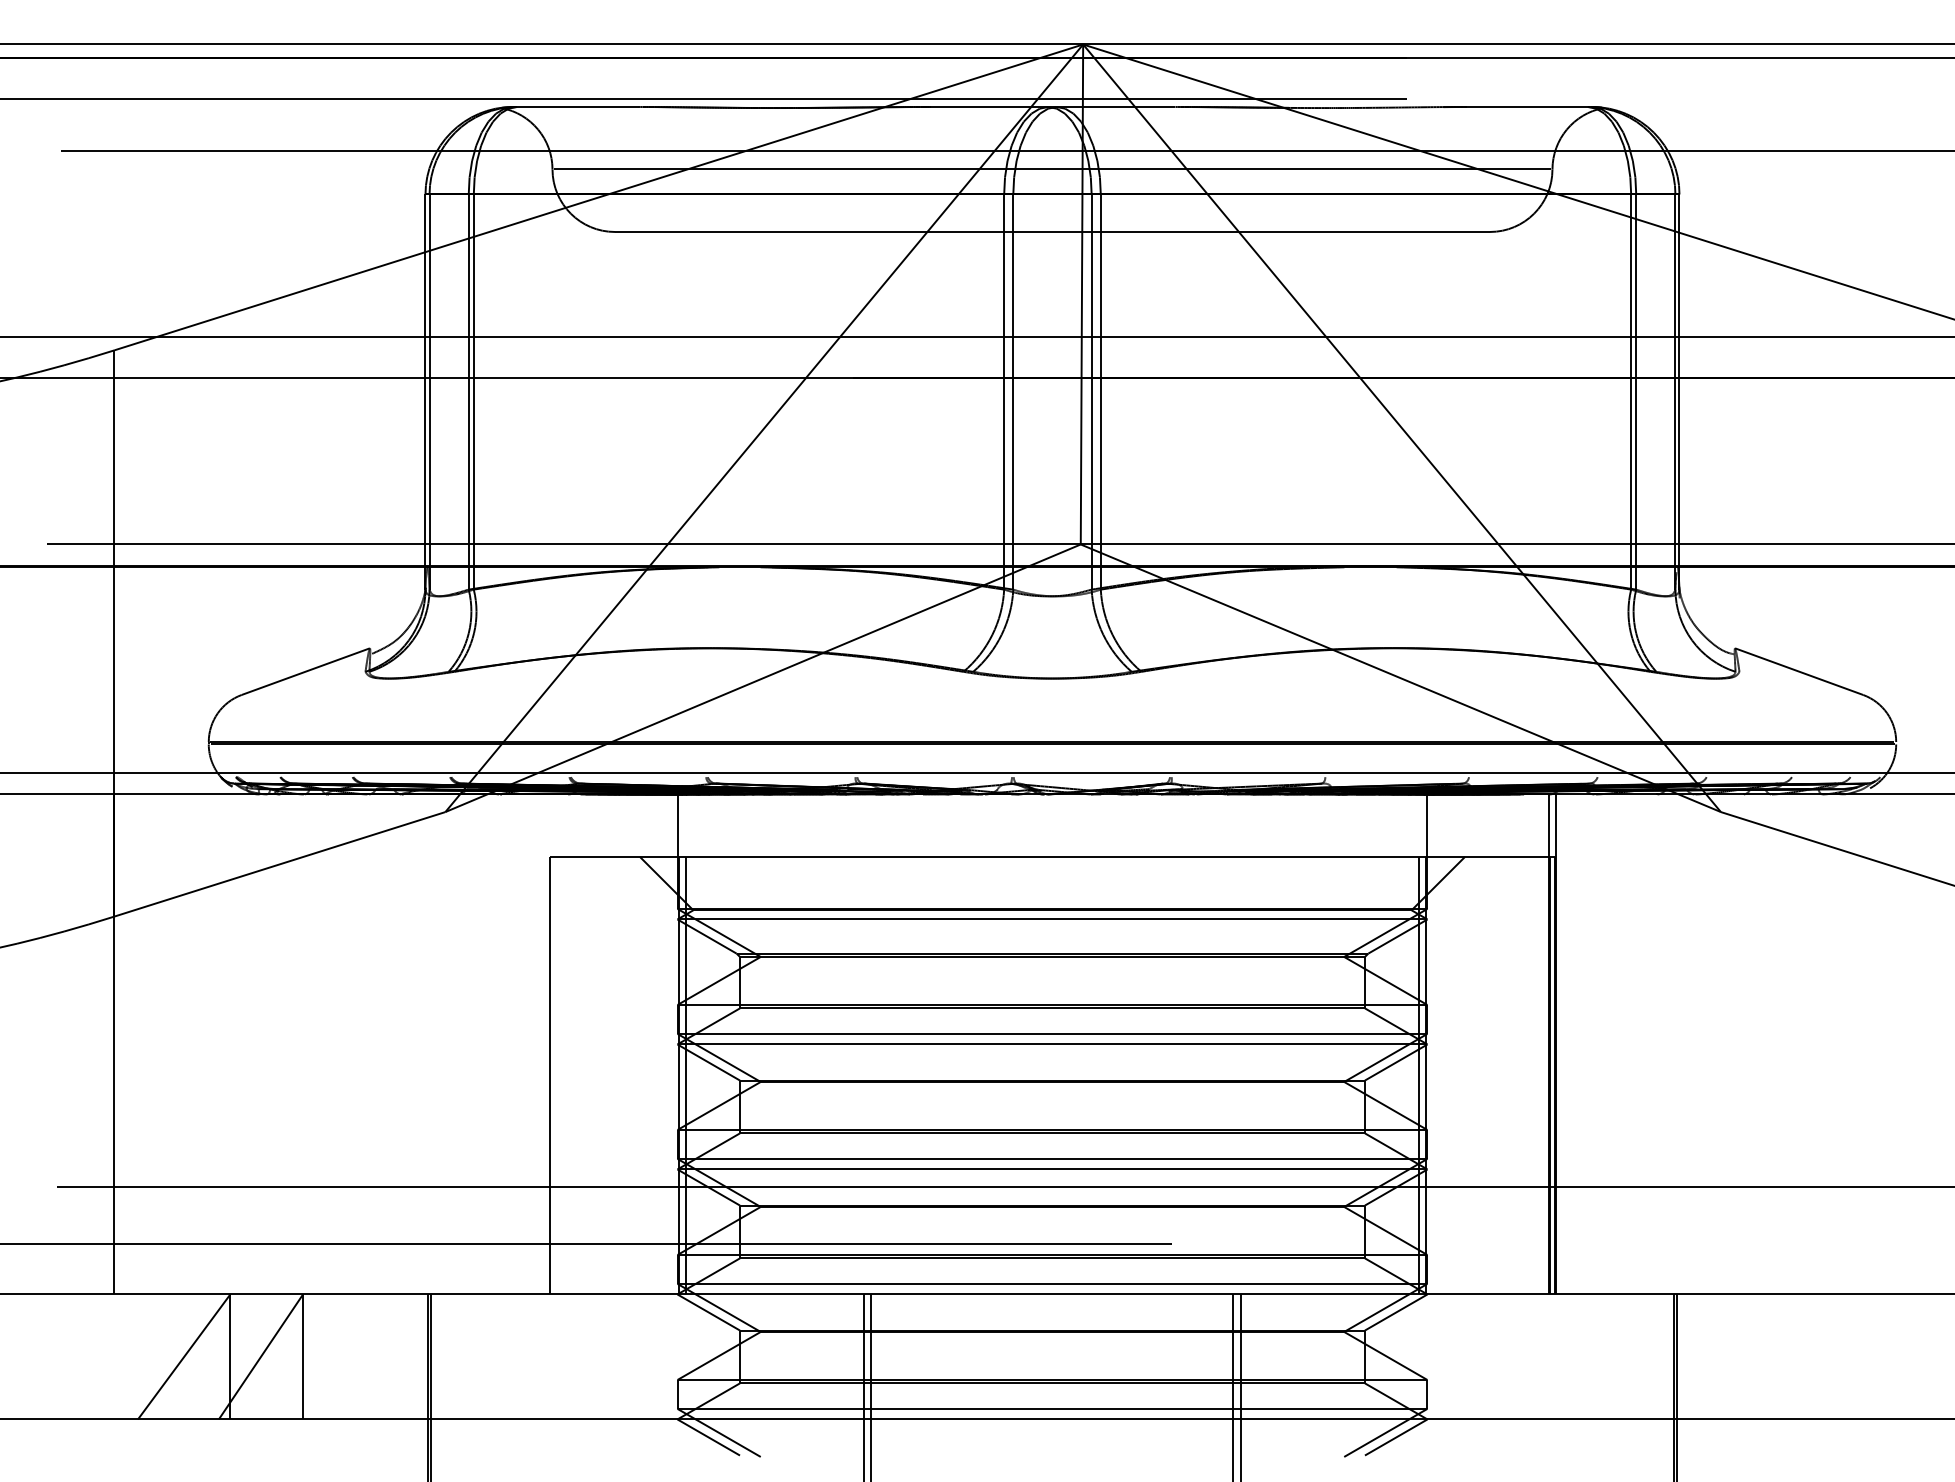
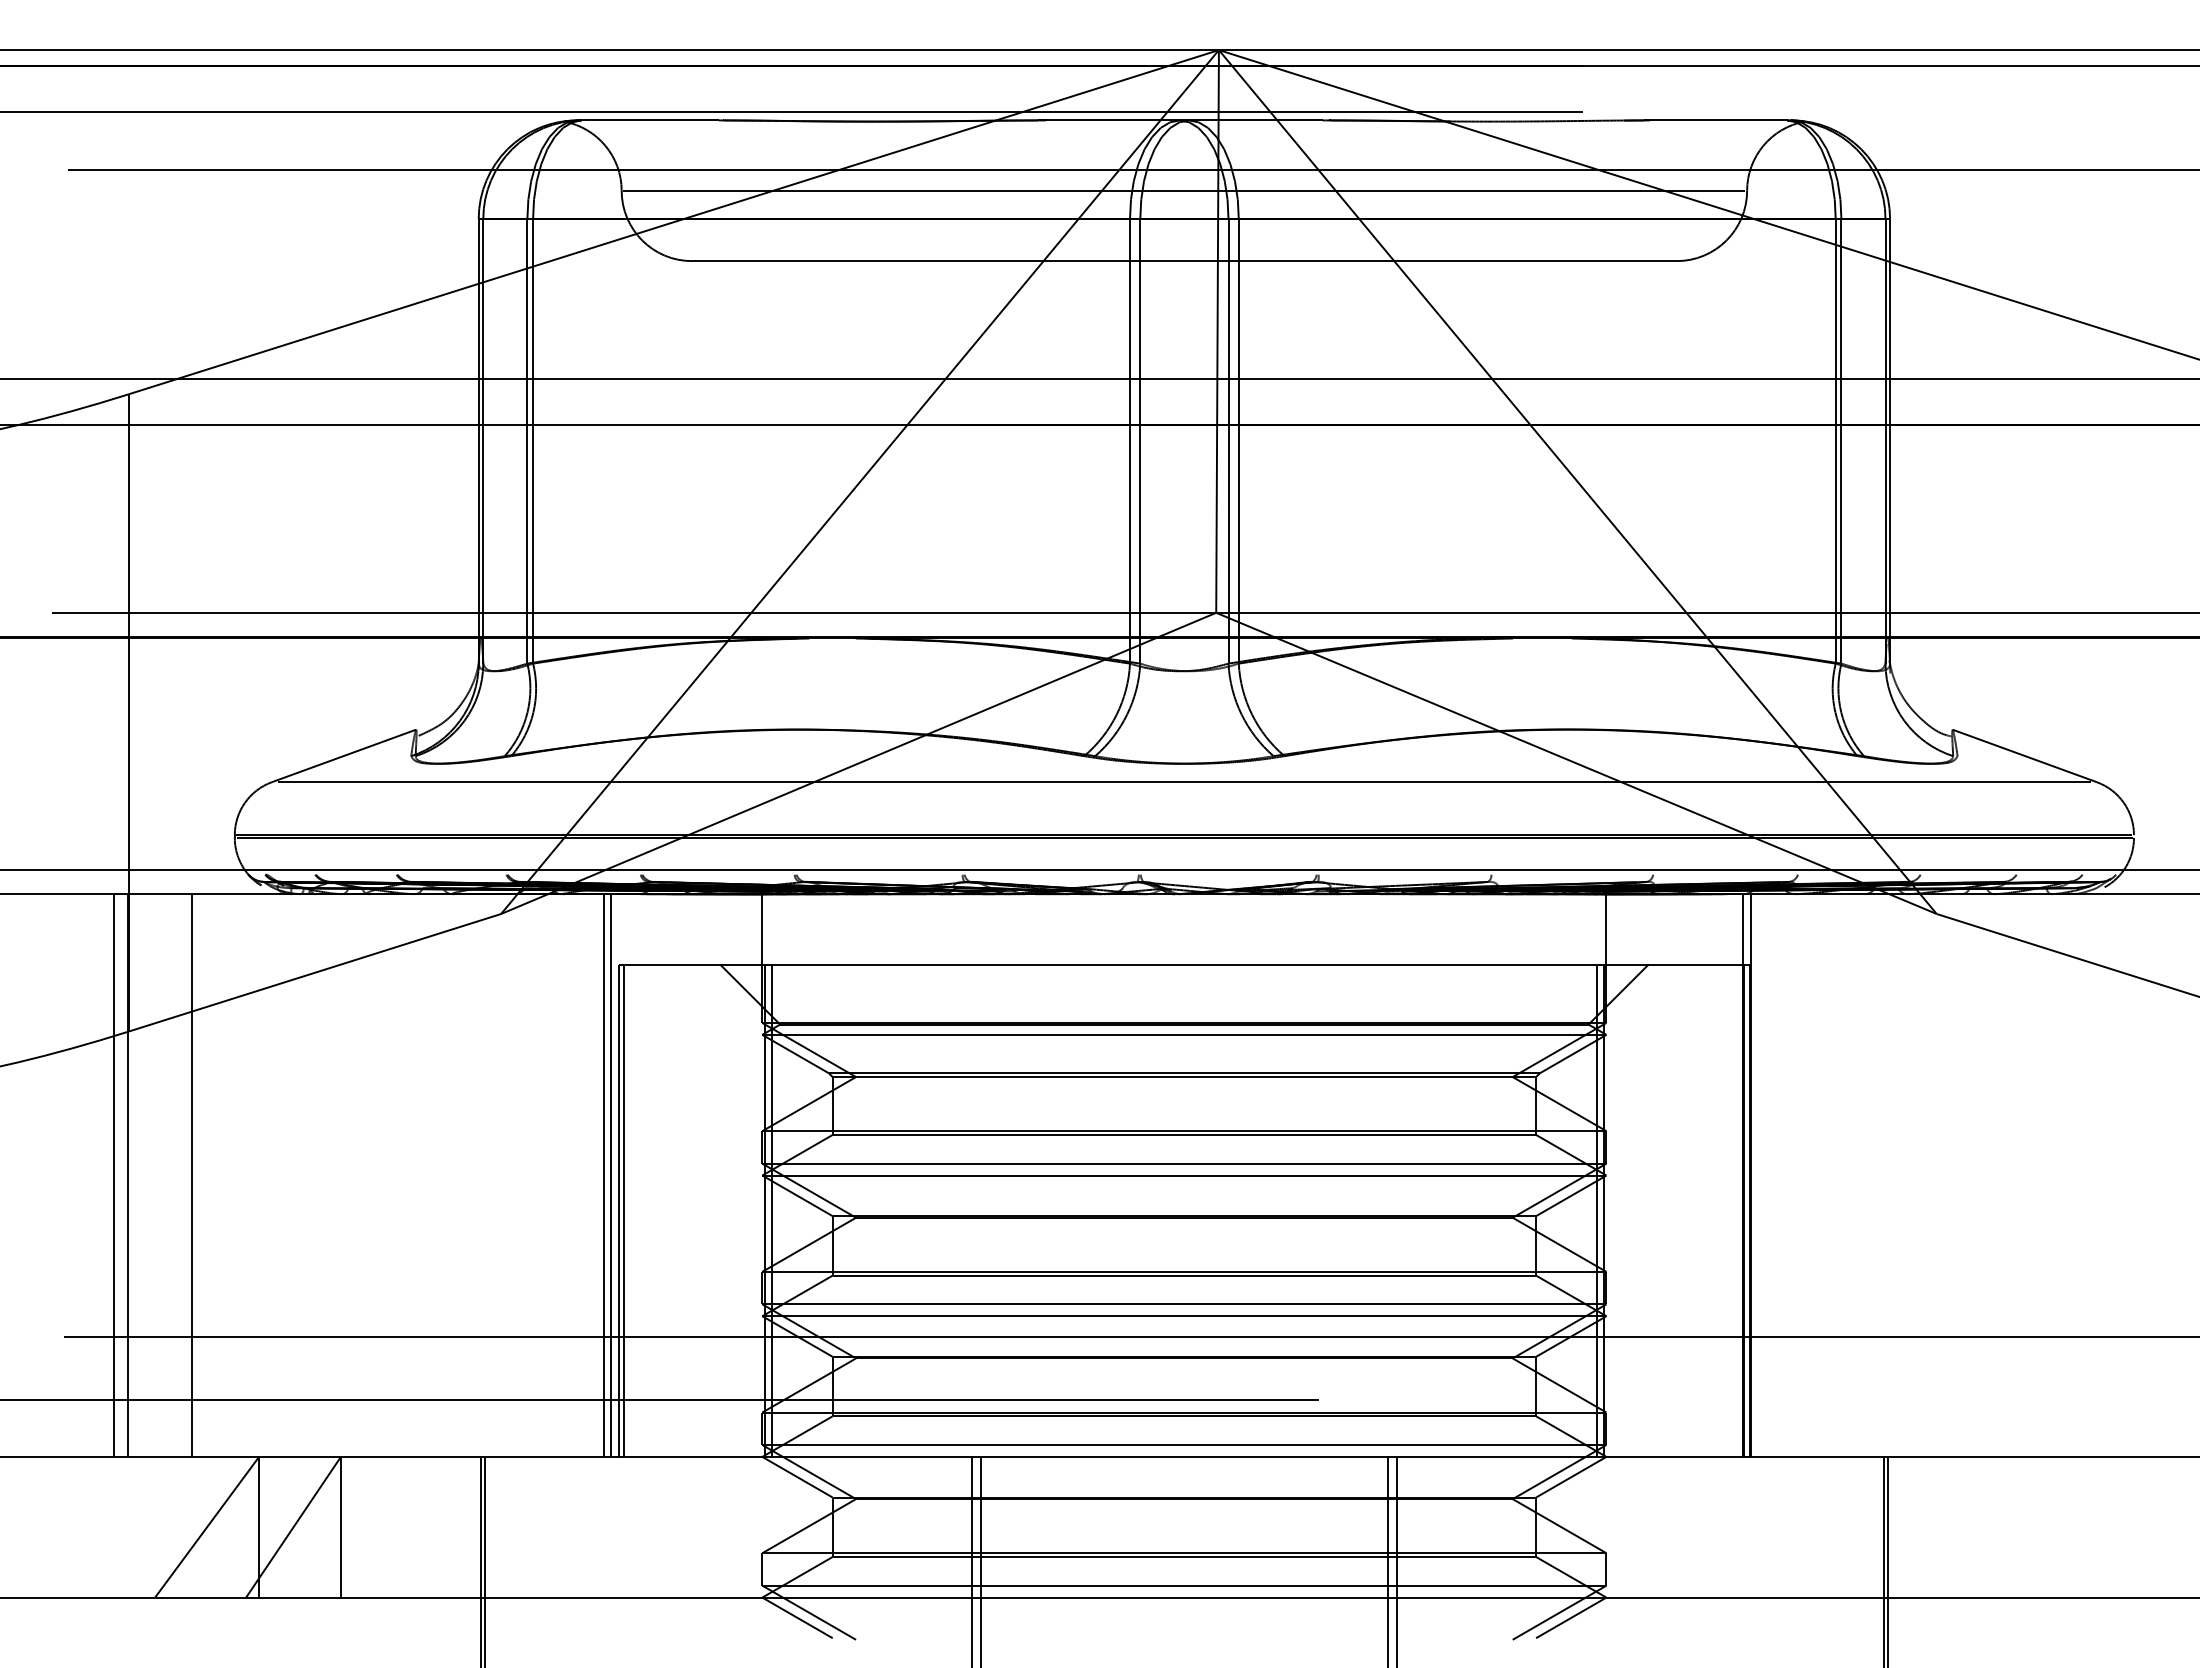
line: (1052, 695) -> (1184, 782), added
line: (100, 1044) -> (113, 1175), added
line: (170, 1044) -> (191, 1175), added
line: (536, 1044) -> (603, 1175), added
line: (543, 1044) -> (611, 1175), added
line: (555, 1075) -> (624, 1210), added

